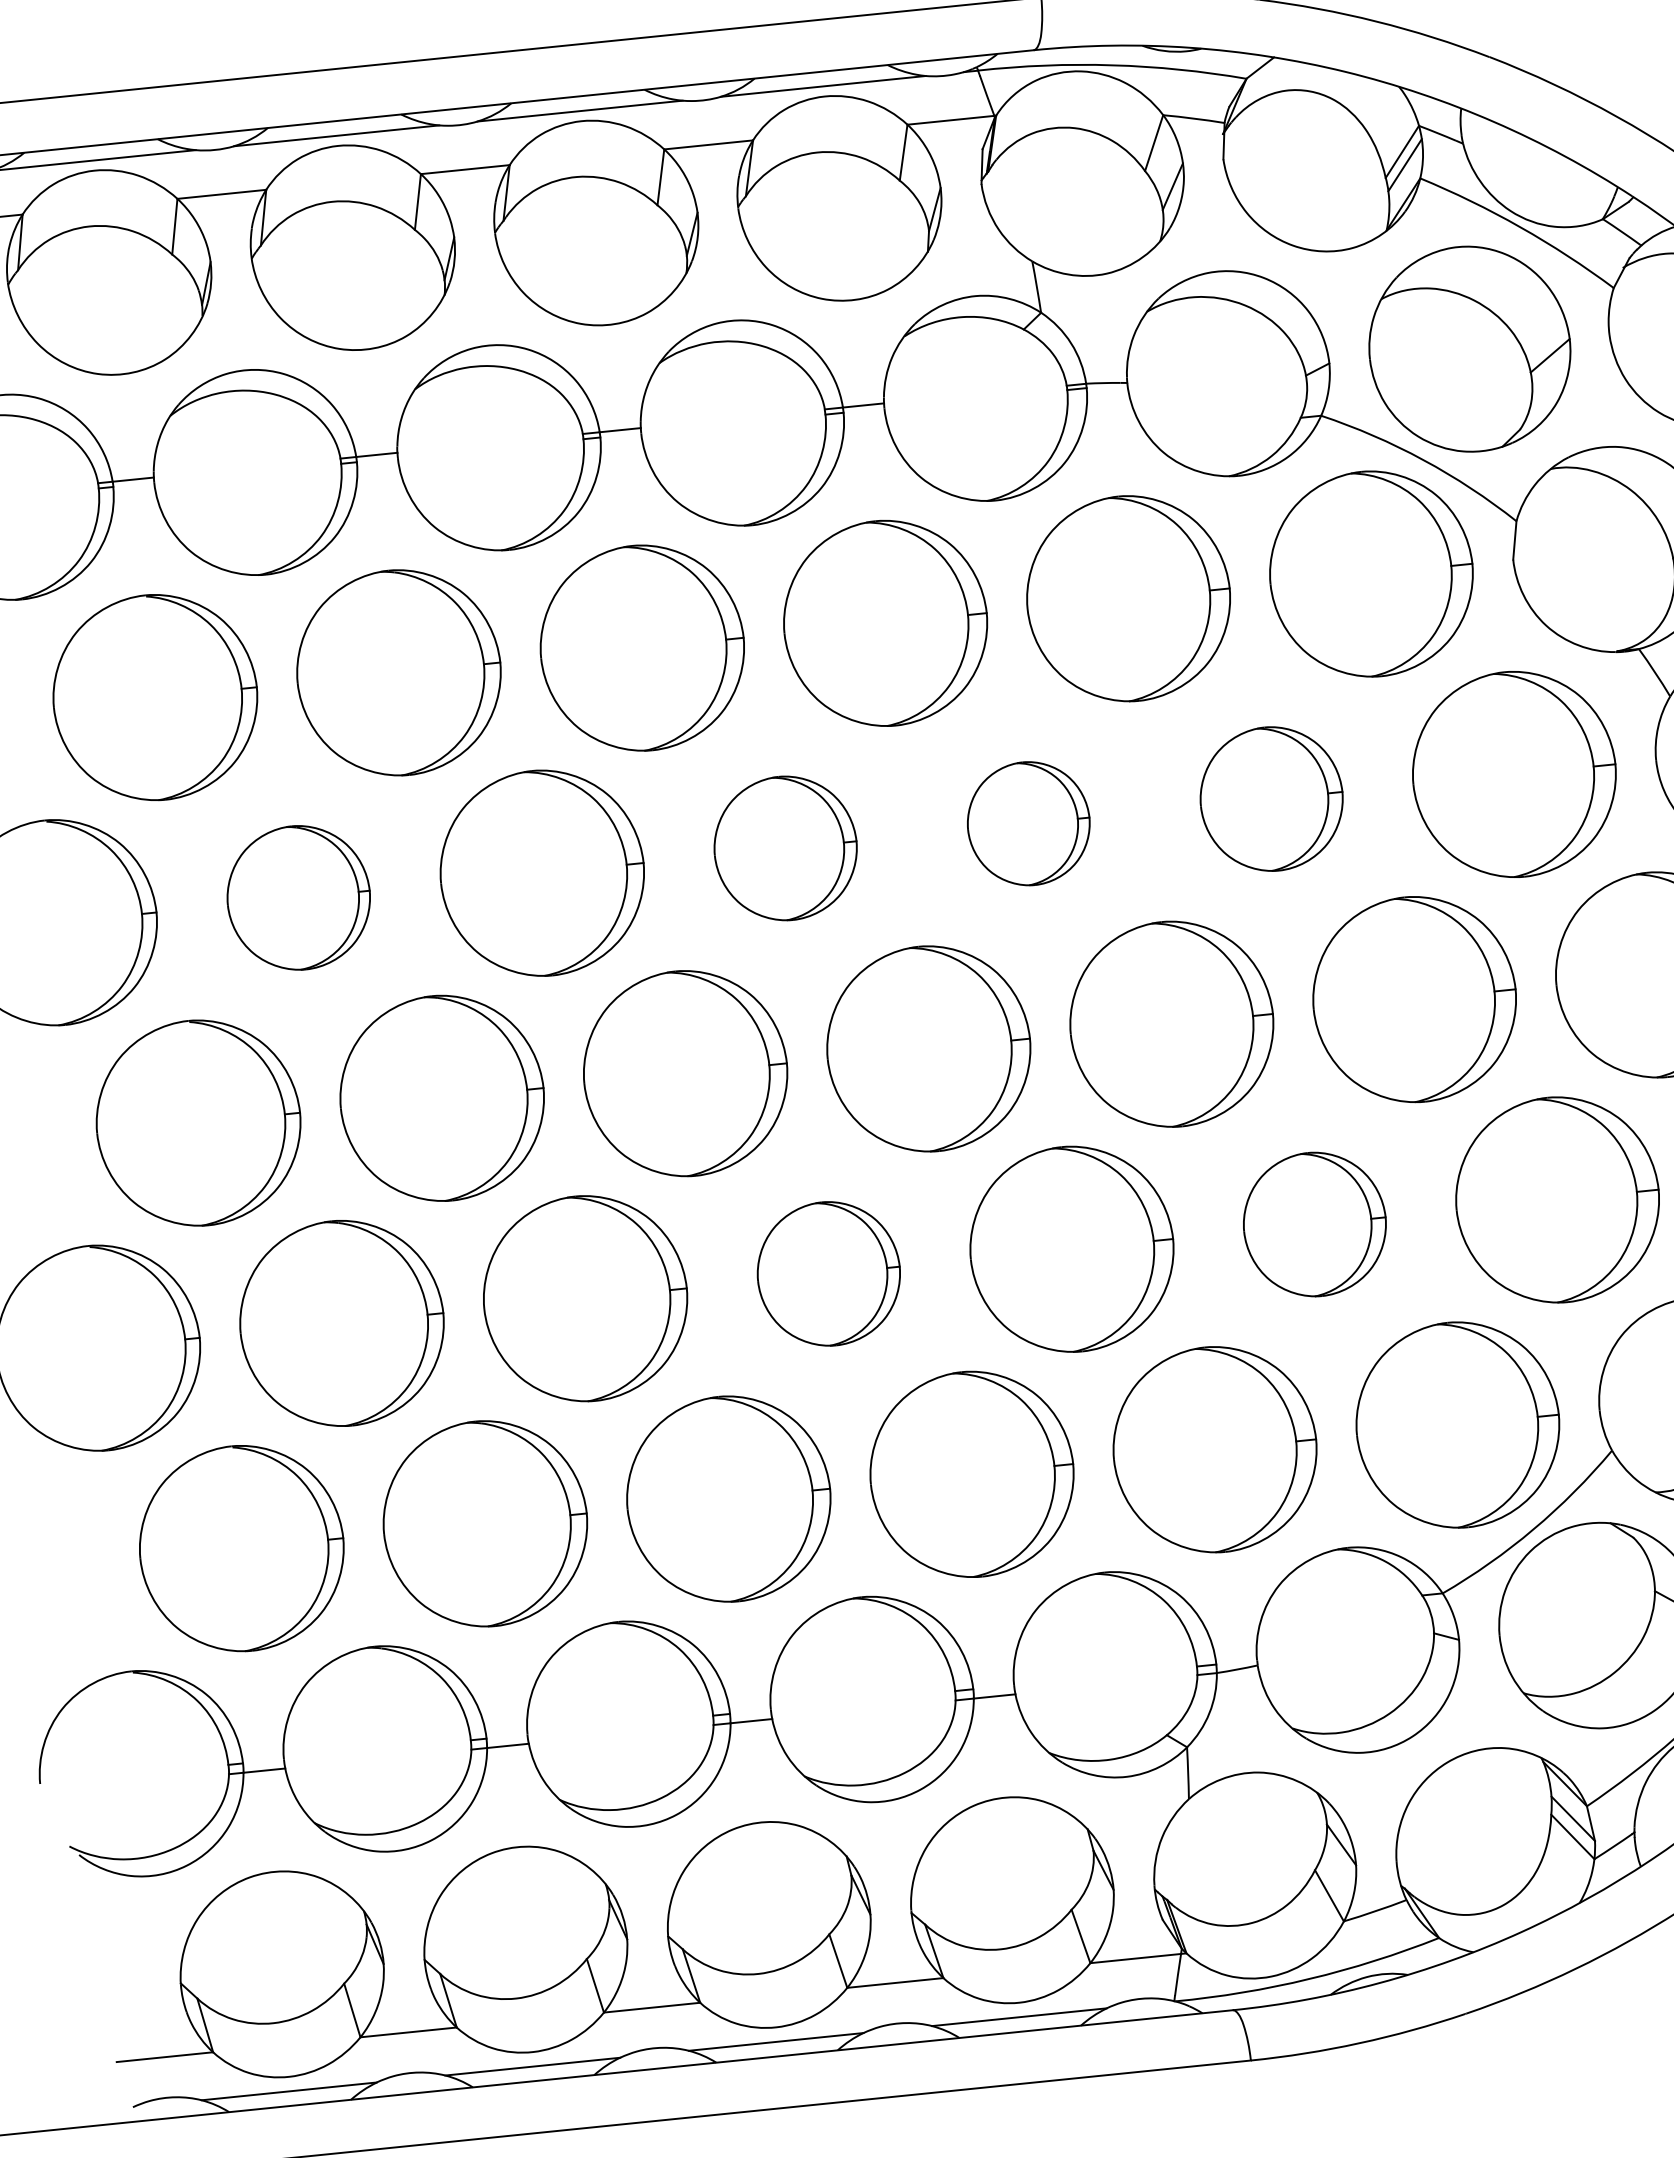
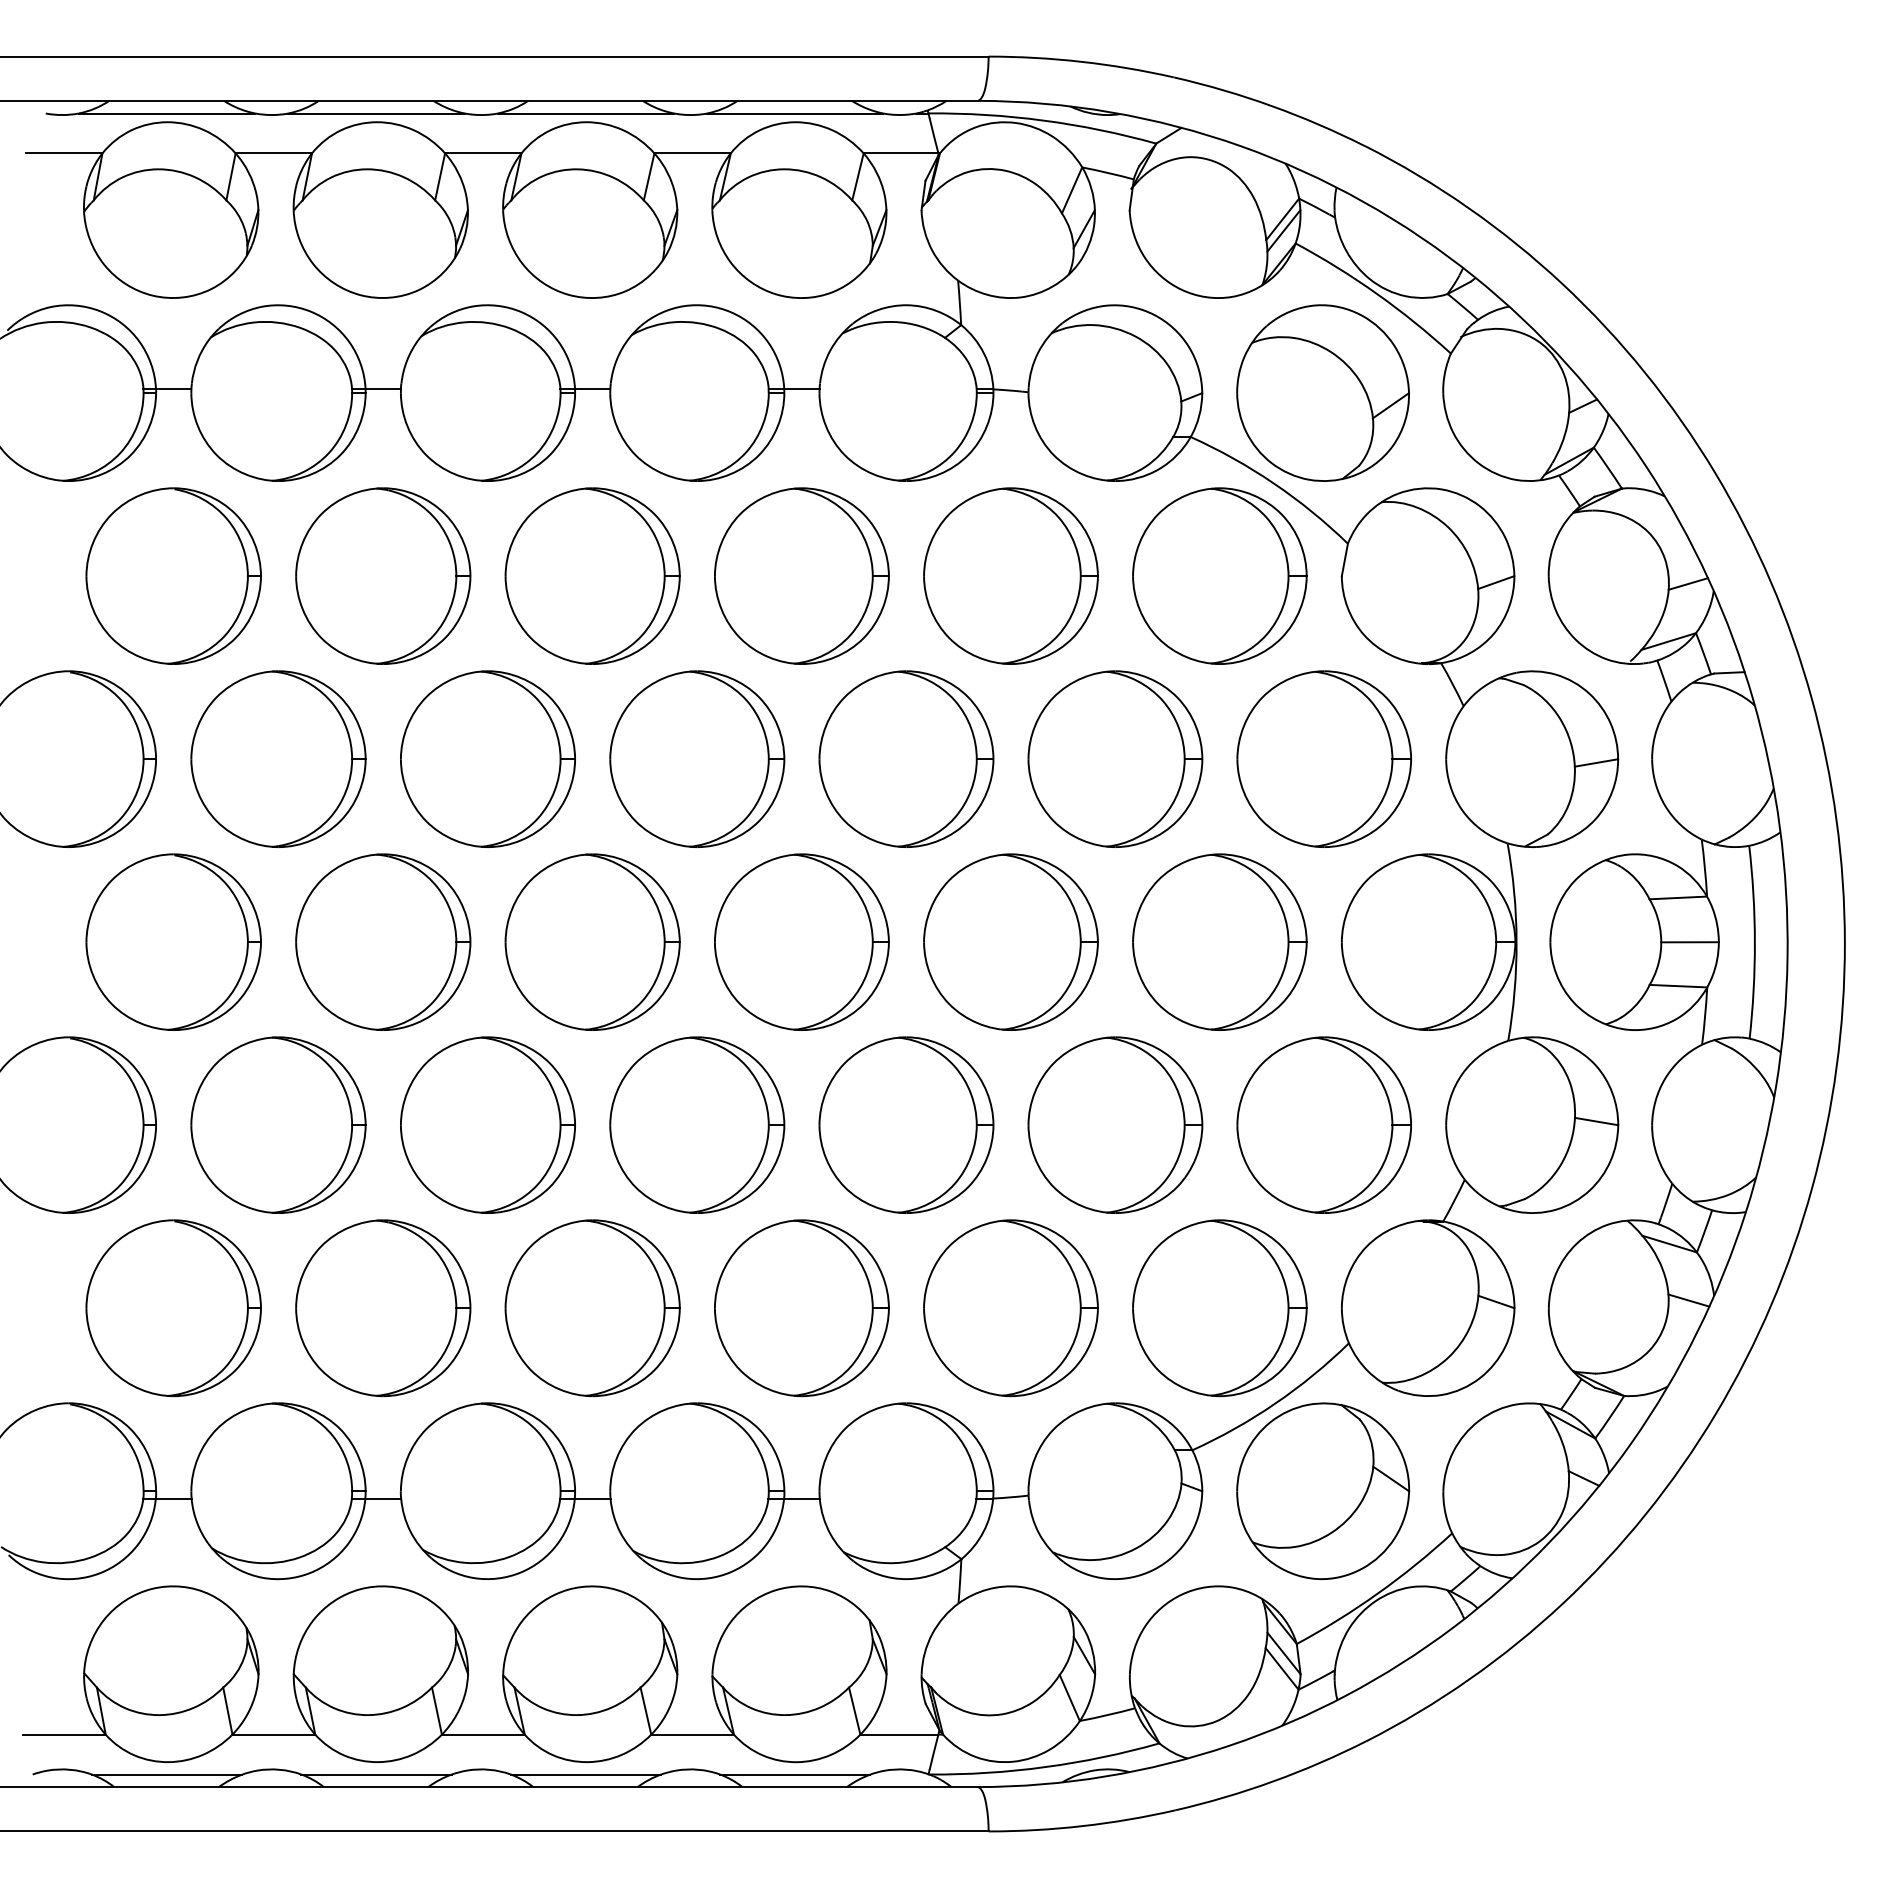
part: (1271, 798) -> (1115, 758), size x1.43
part: (1028, 823) -> (906, 758), size x1.67
part: (785, 847) -> (697, 758), size x1.43
part: (298, 897) -> (278, 758), size x1.43
part: (1314, 1223) -> (1115, 1124), size x1.43
part: (828, 1273) -> (697, 1124), size x1.43

